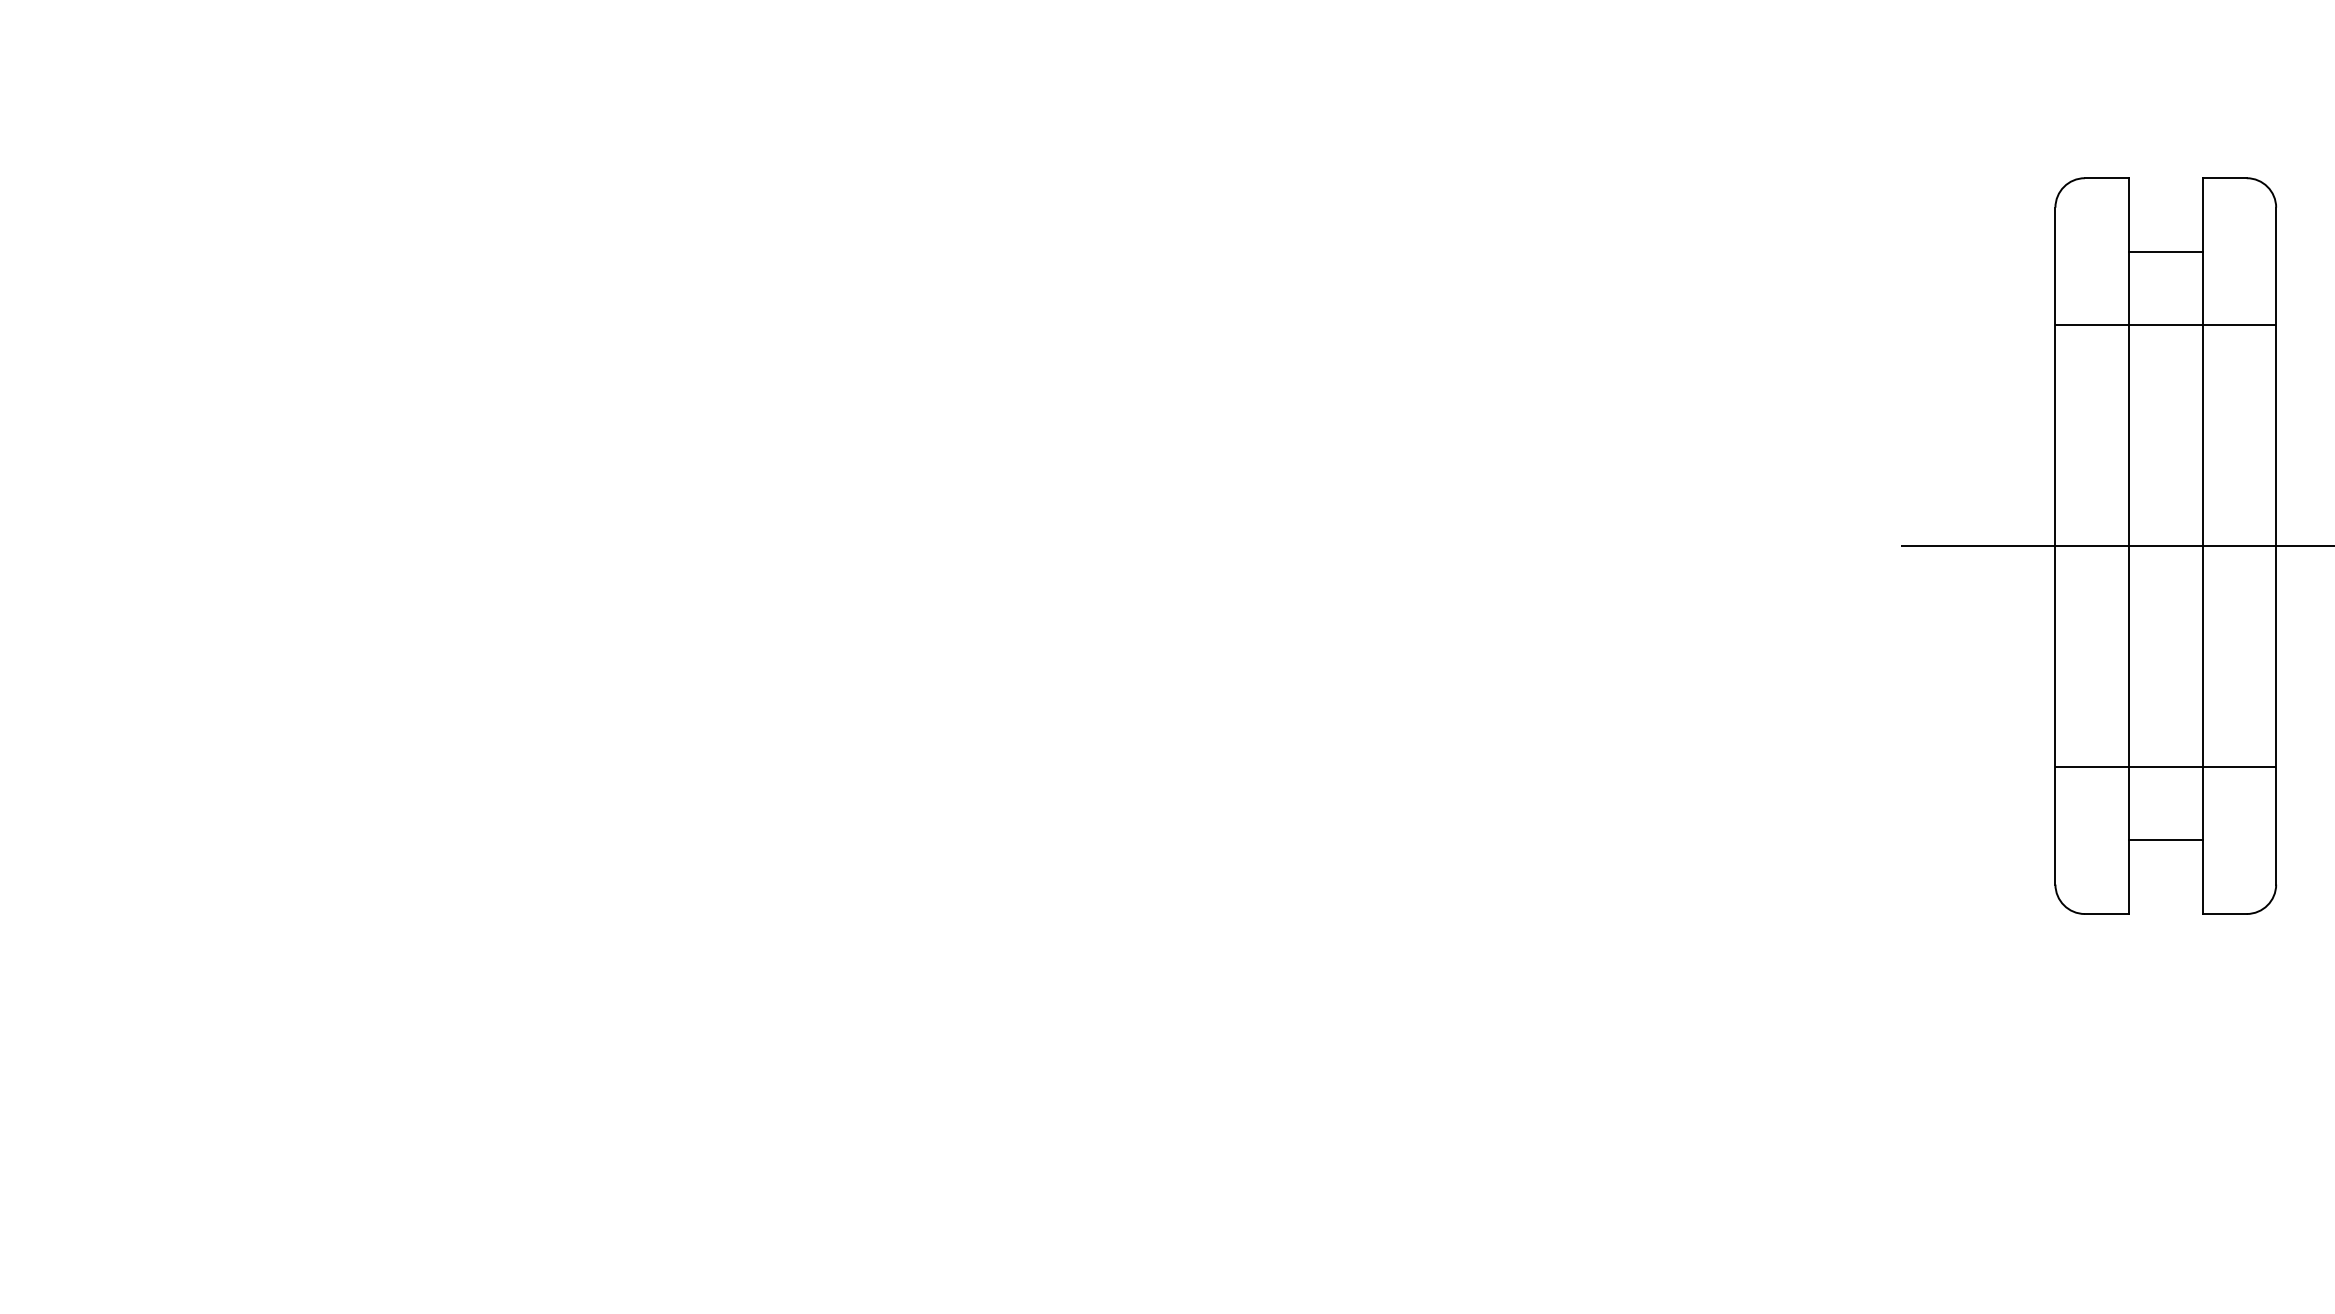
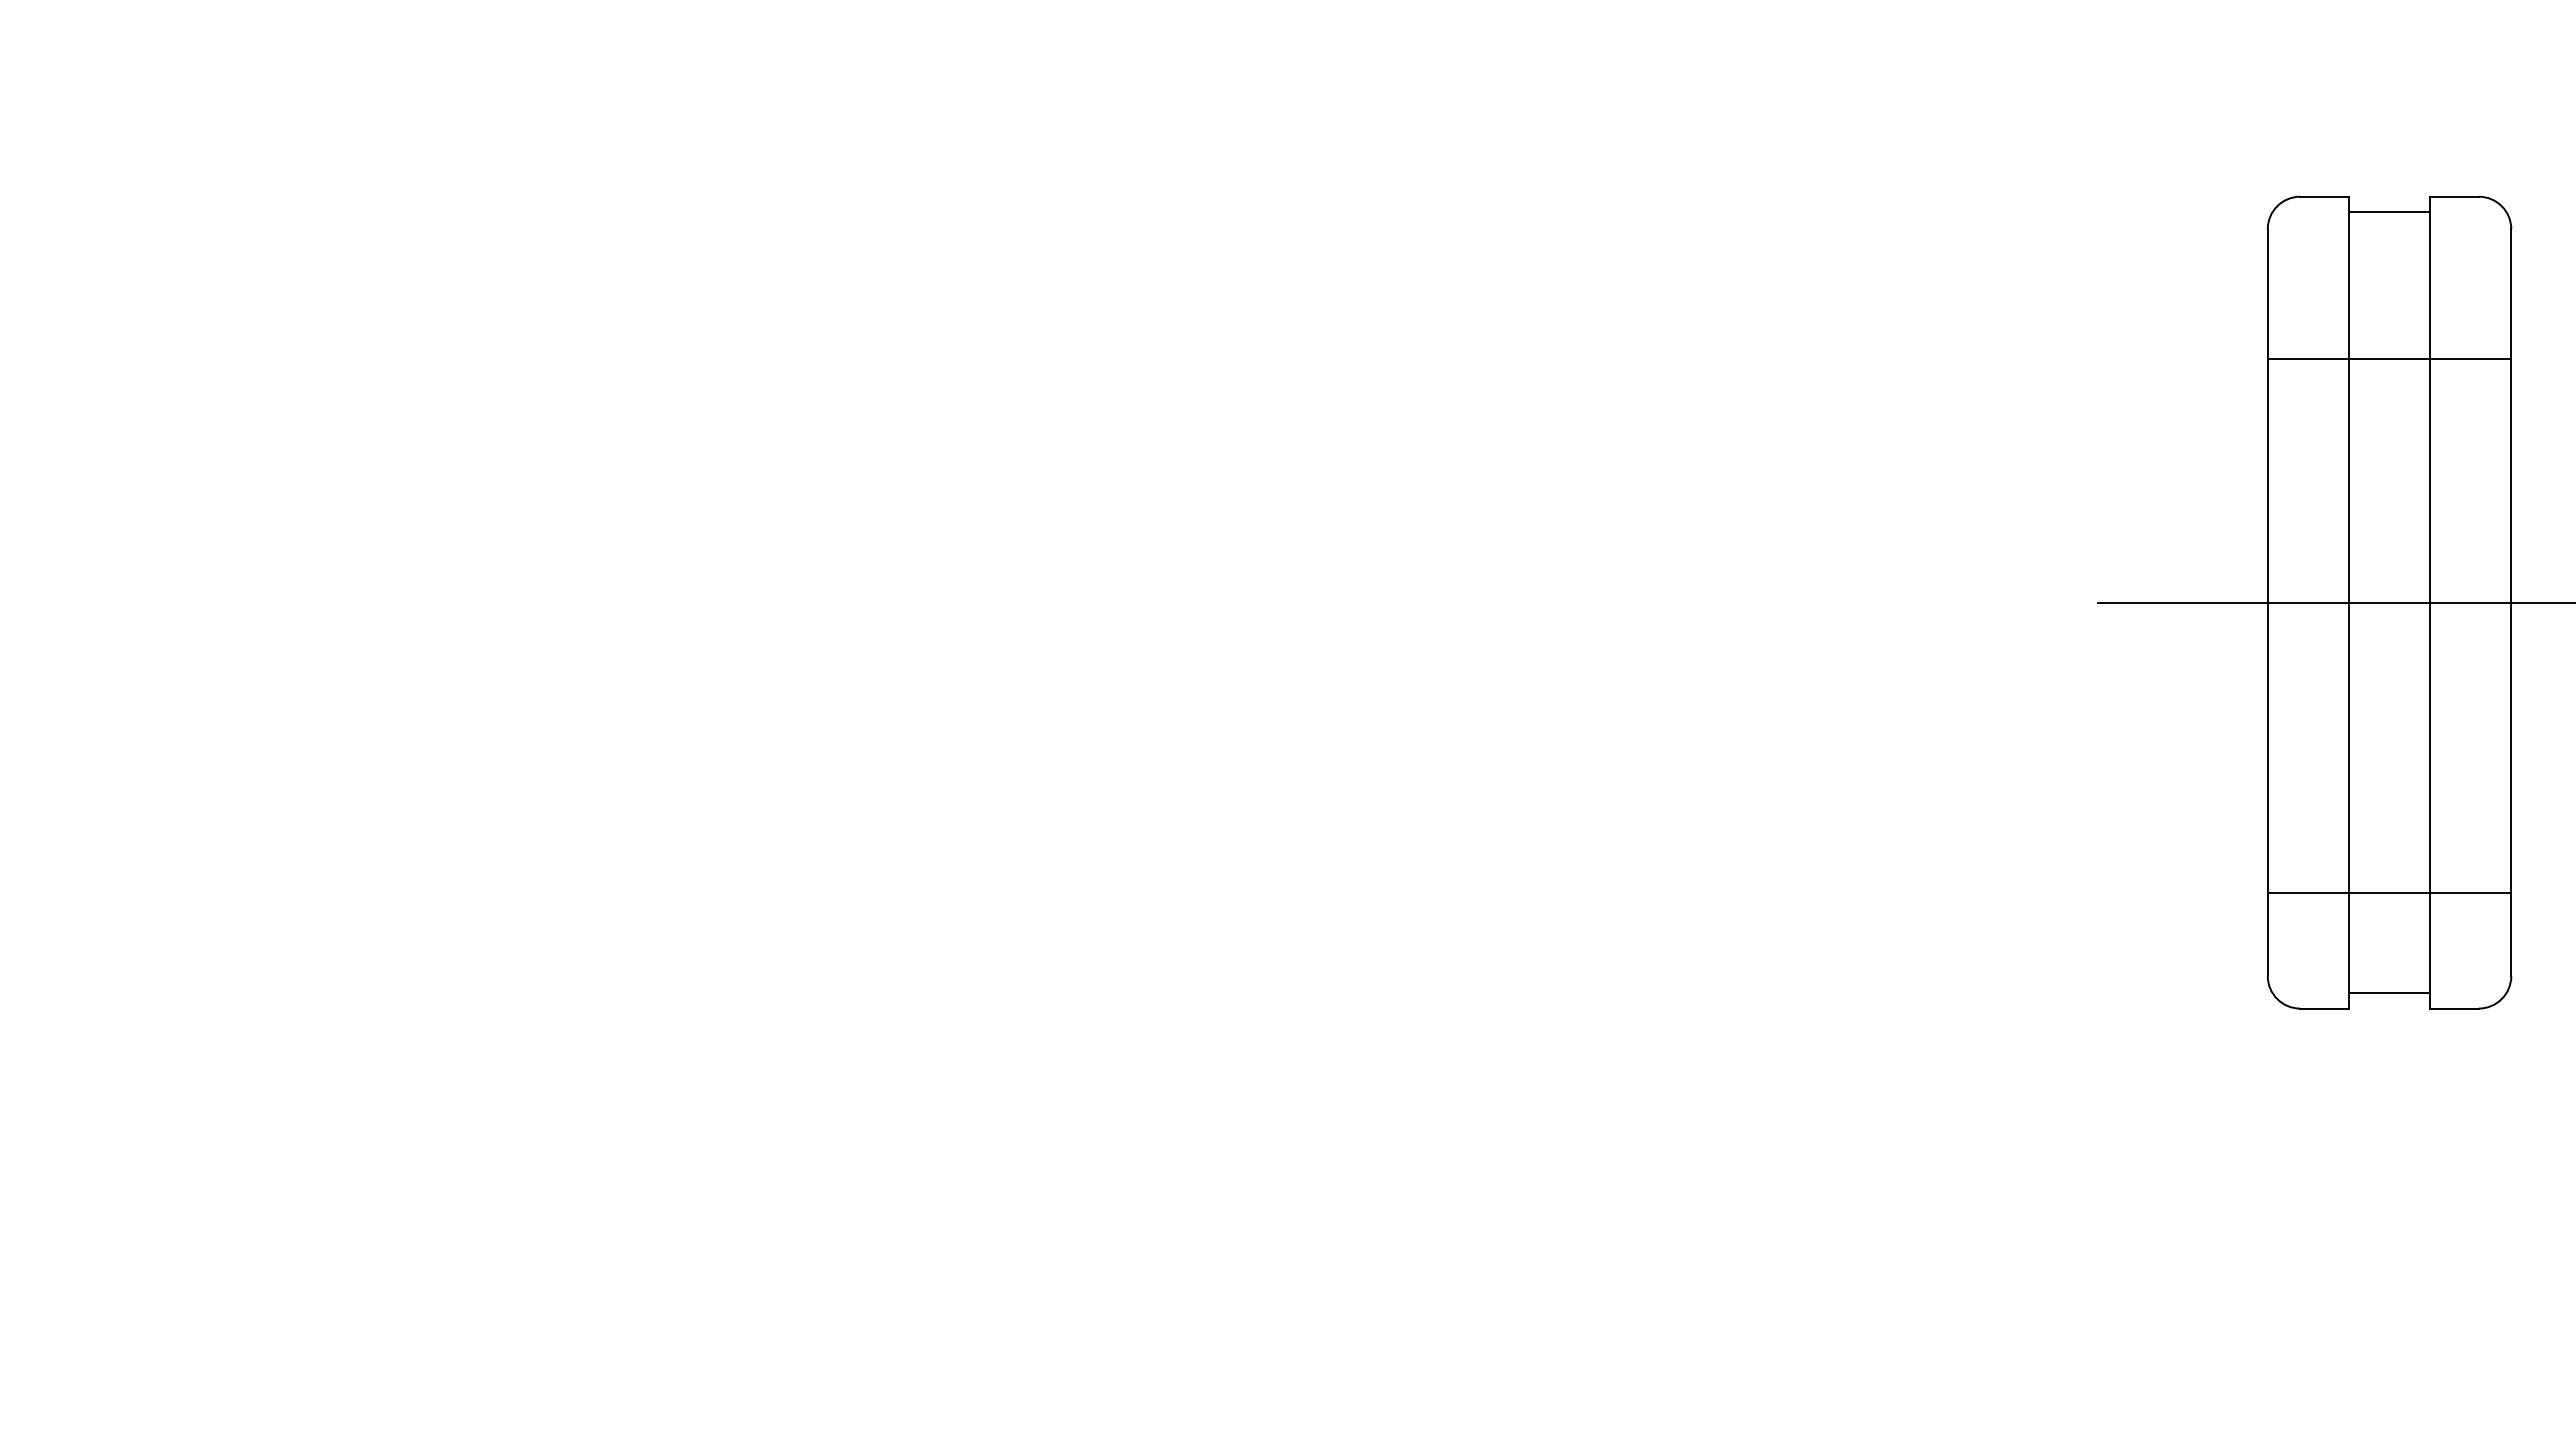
line: (2165, 251) -> (2389, 211), moved
line: (2165, 767) -> (2389, 893), moved
line: (2165, 840) -> (2389, 993), moved

